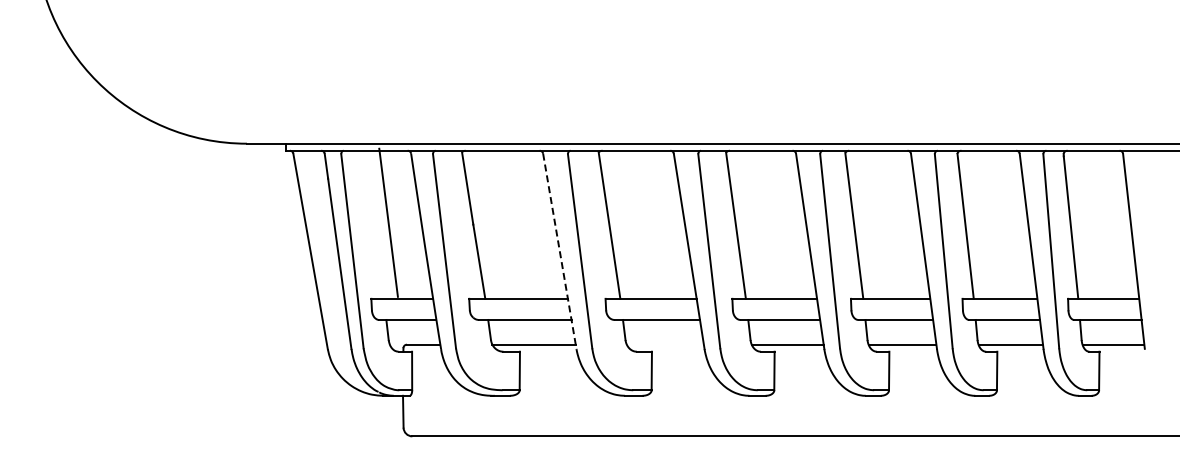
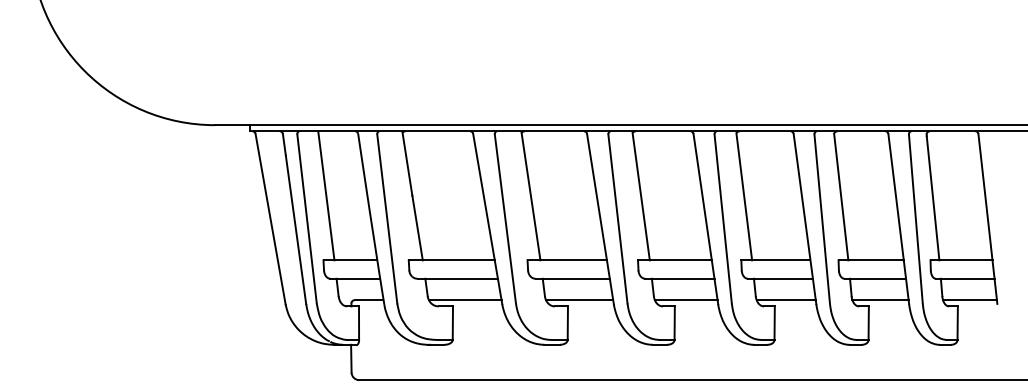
line: (388, 222) -> (326, 195), moved
line: (559, 251) -> (487, 219), dashed -> solid
line: (664, 344) -> (578, 300), added

